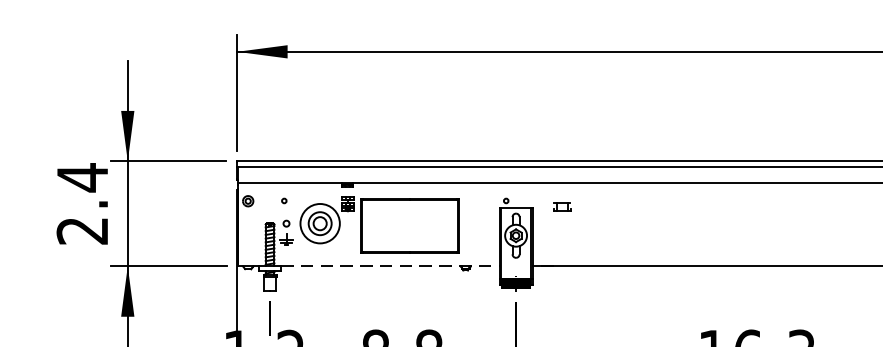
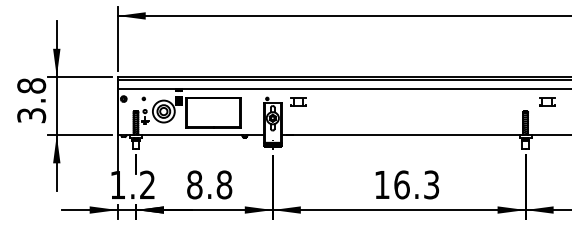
text: (82, 203) -> (31, 100), 2.4 -> 3.8
part: (562, 205) -> (298, 101), size x1.67
line: (389, 266) -> (202, 135), dashed -> solid

